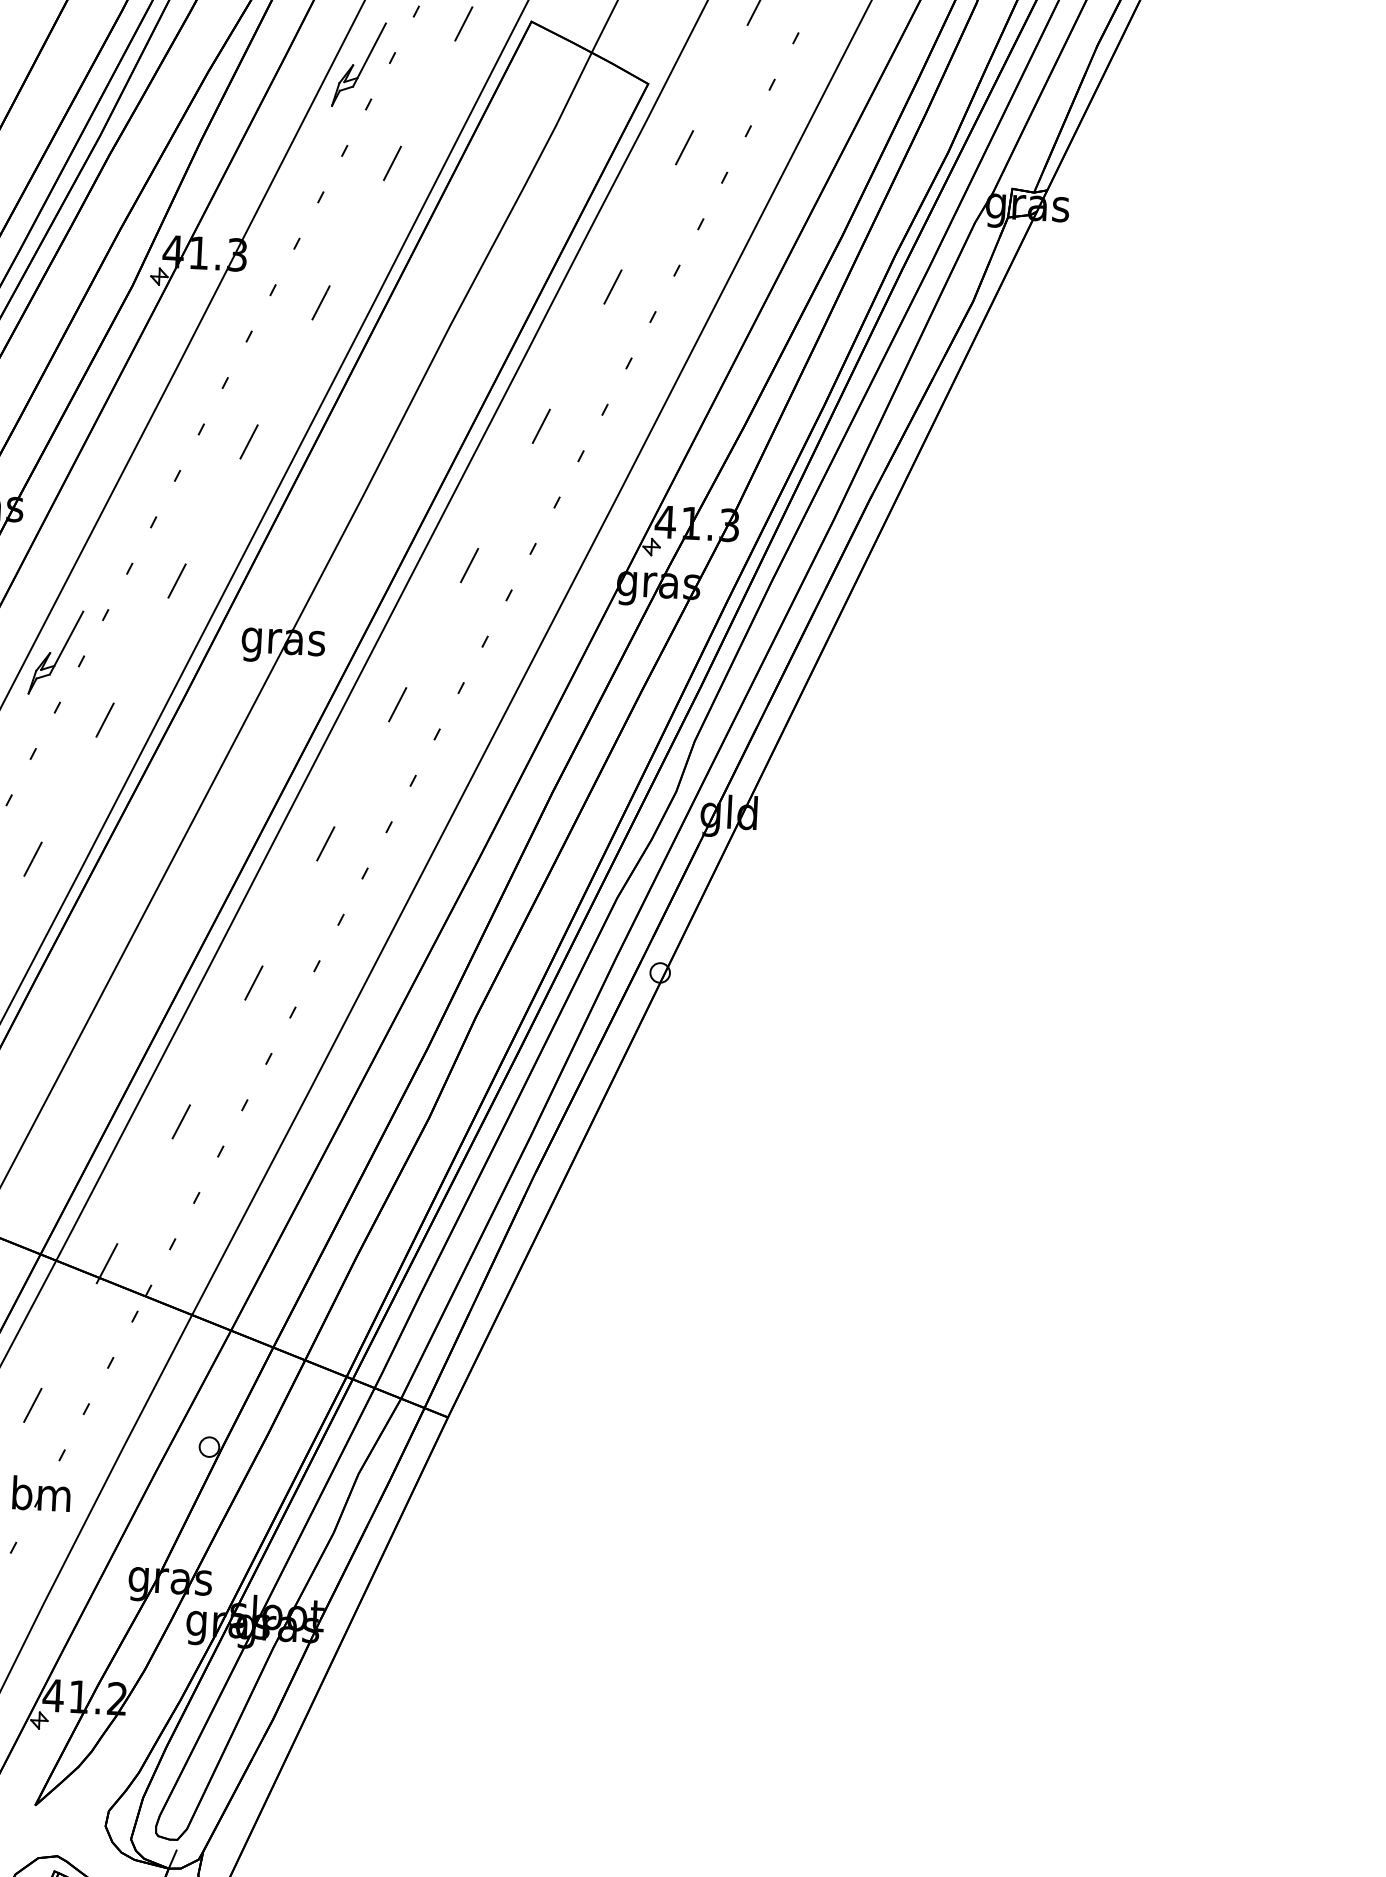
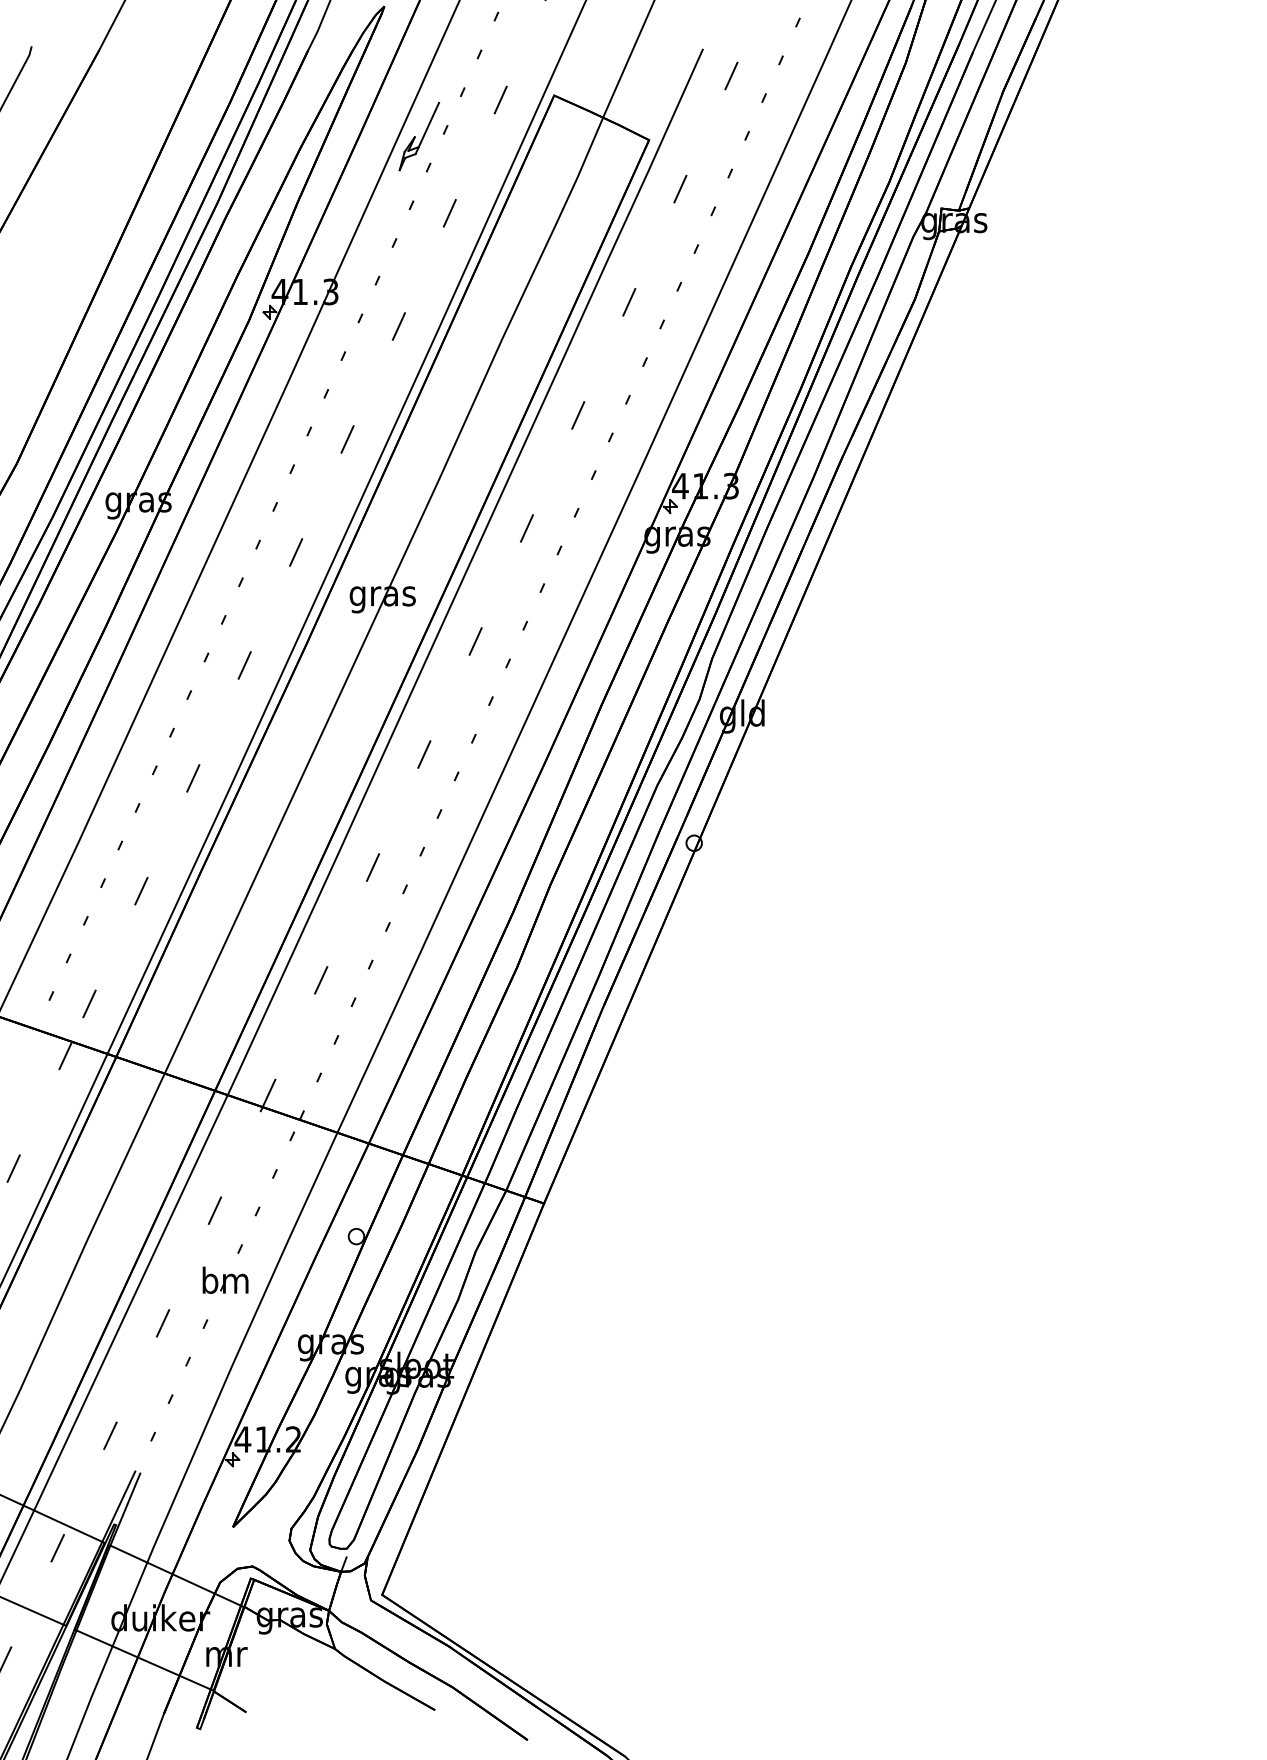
part: (56, 652) -> (203, 613), removed

